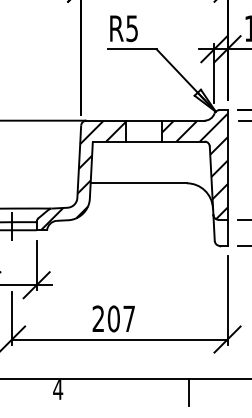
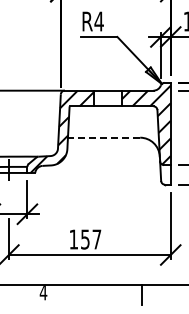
text: (131, 28) -> (98, 21), R5 -> R4
line: (137, 183) -> (103, 137), solid -> dashed
text: (106, 318) -> (79, 239), 207 -> 157

